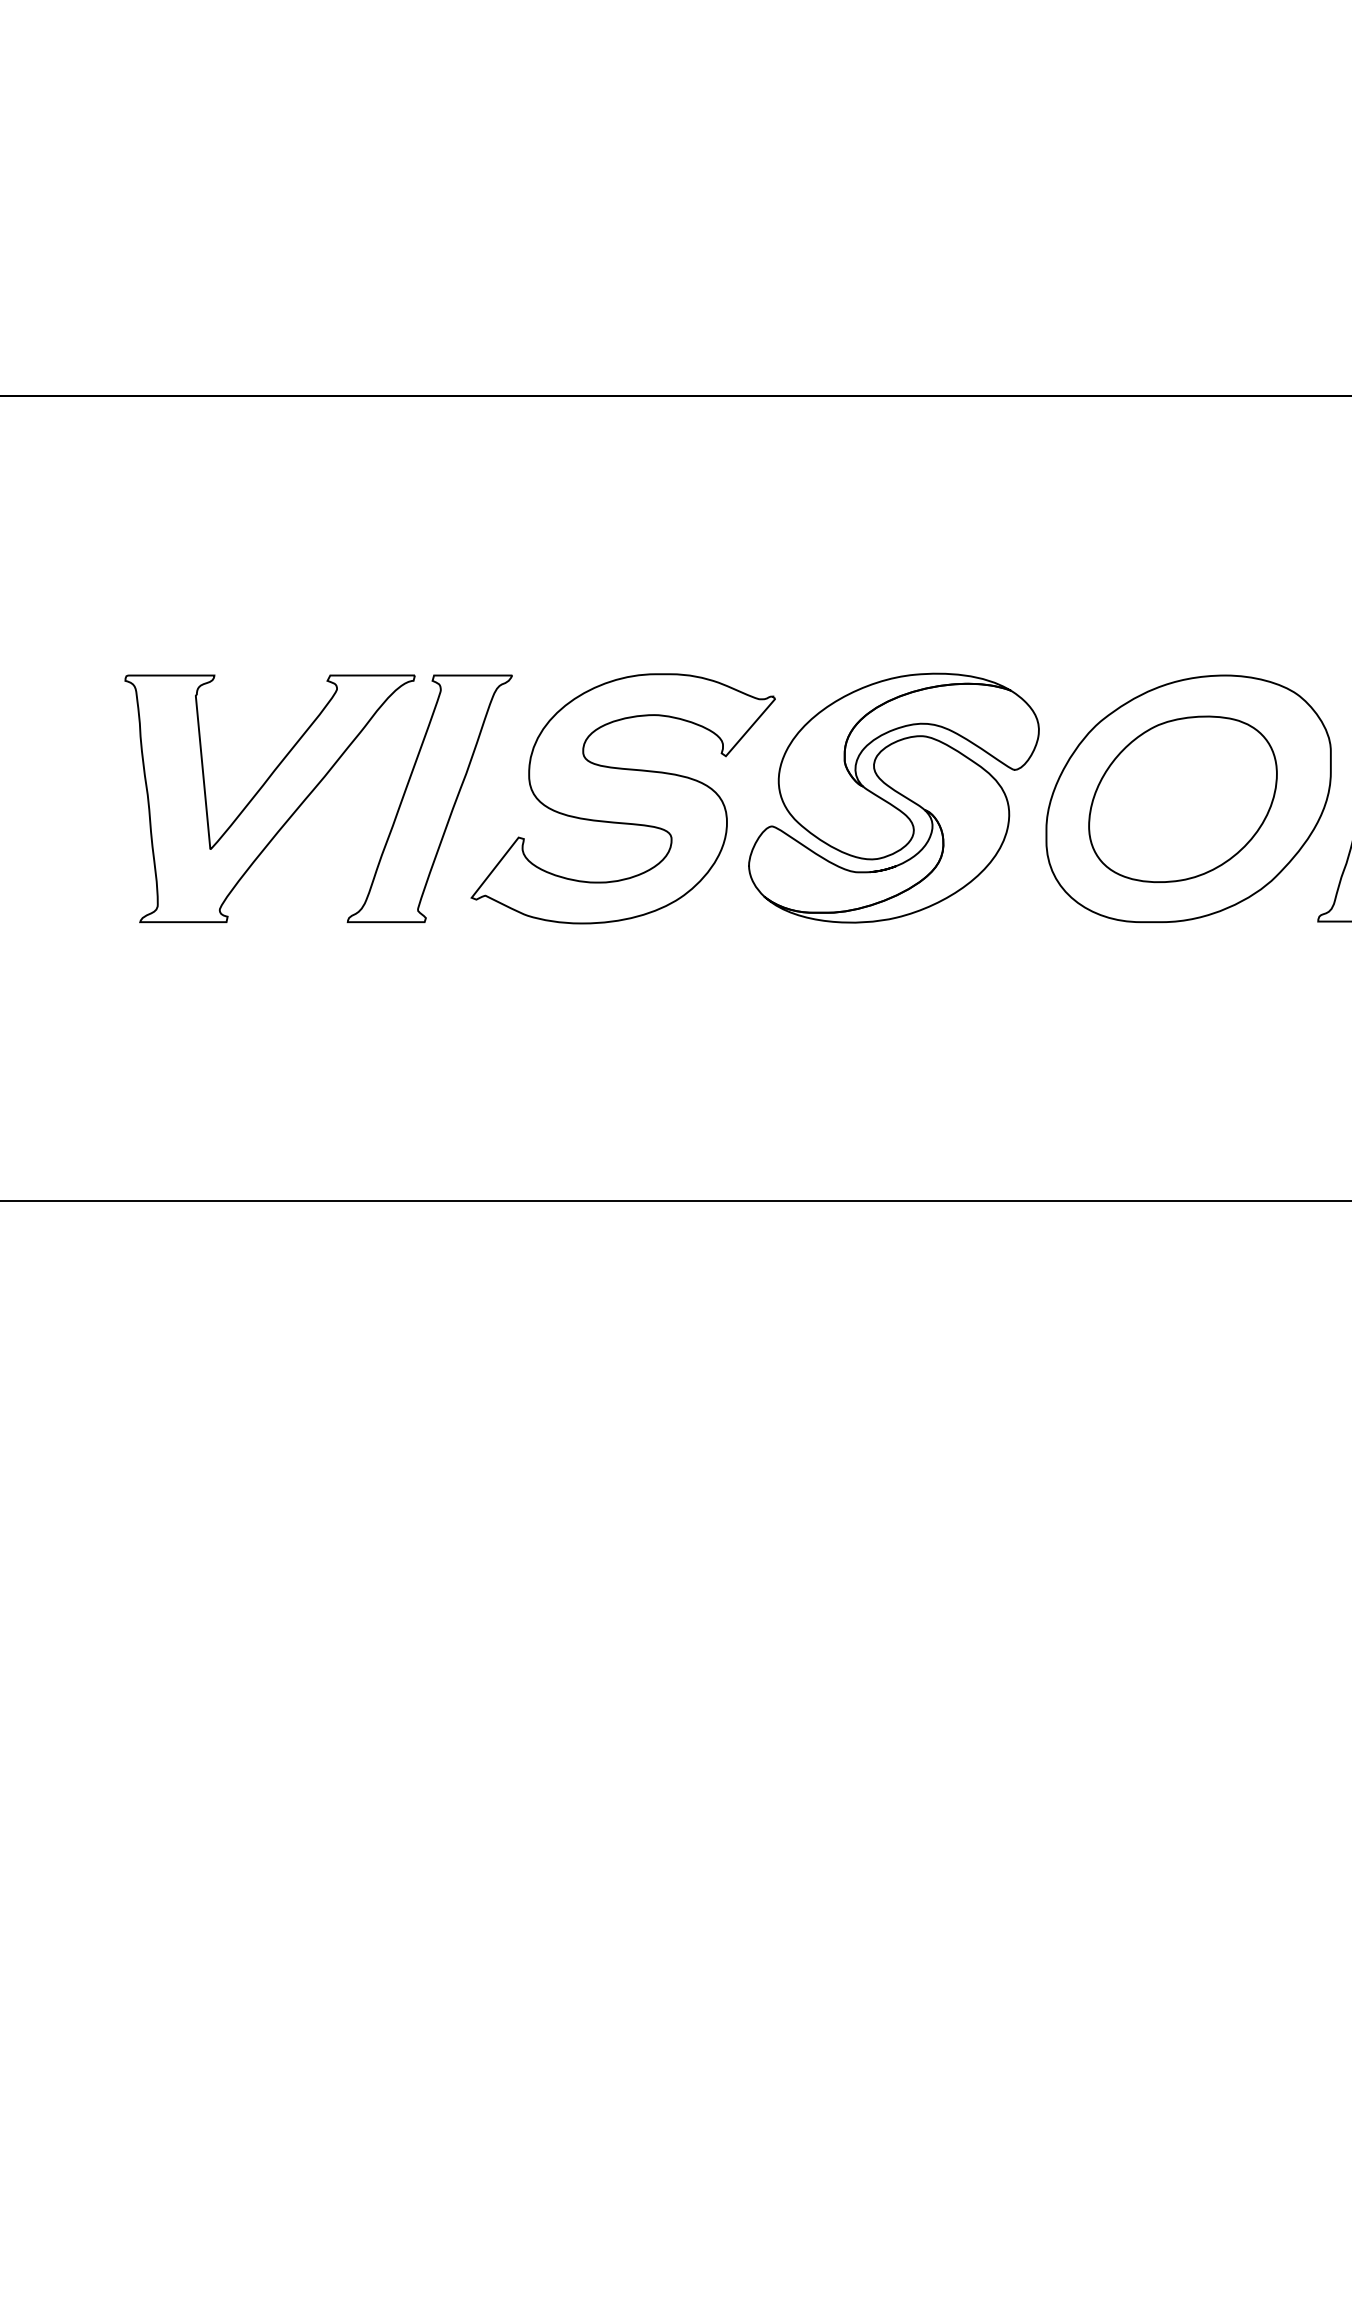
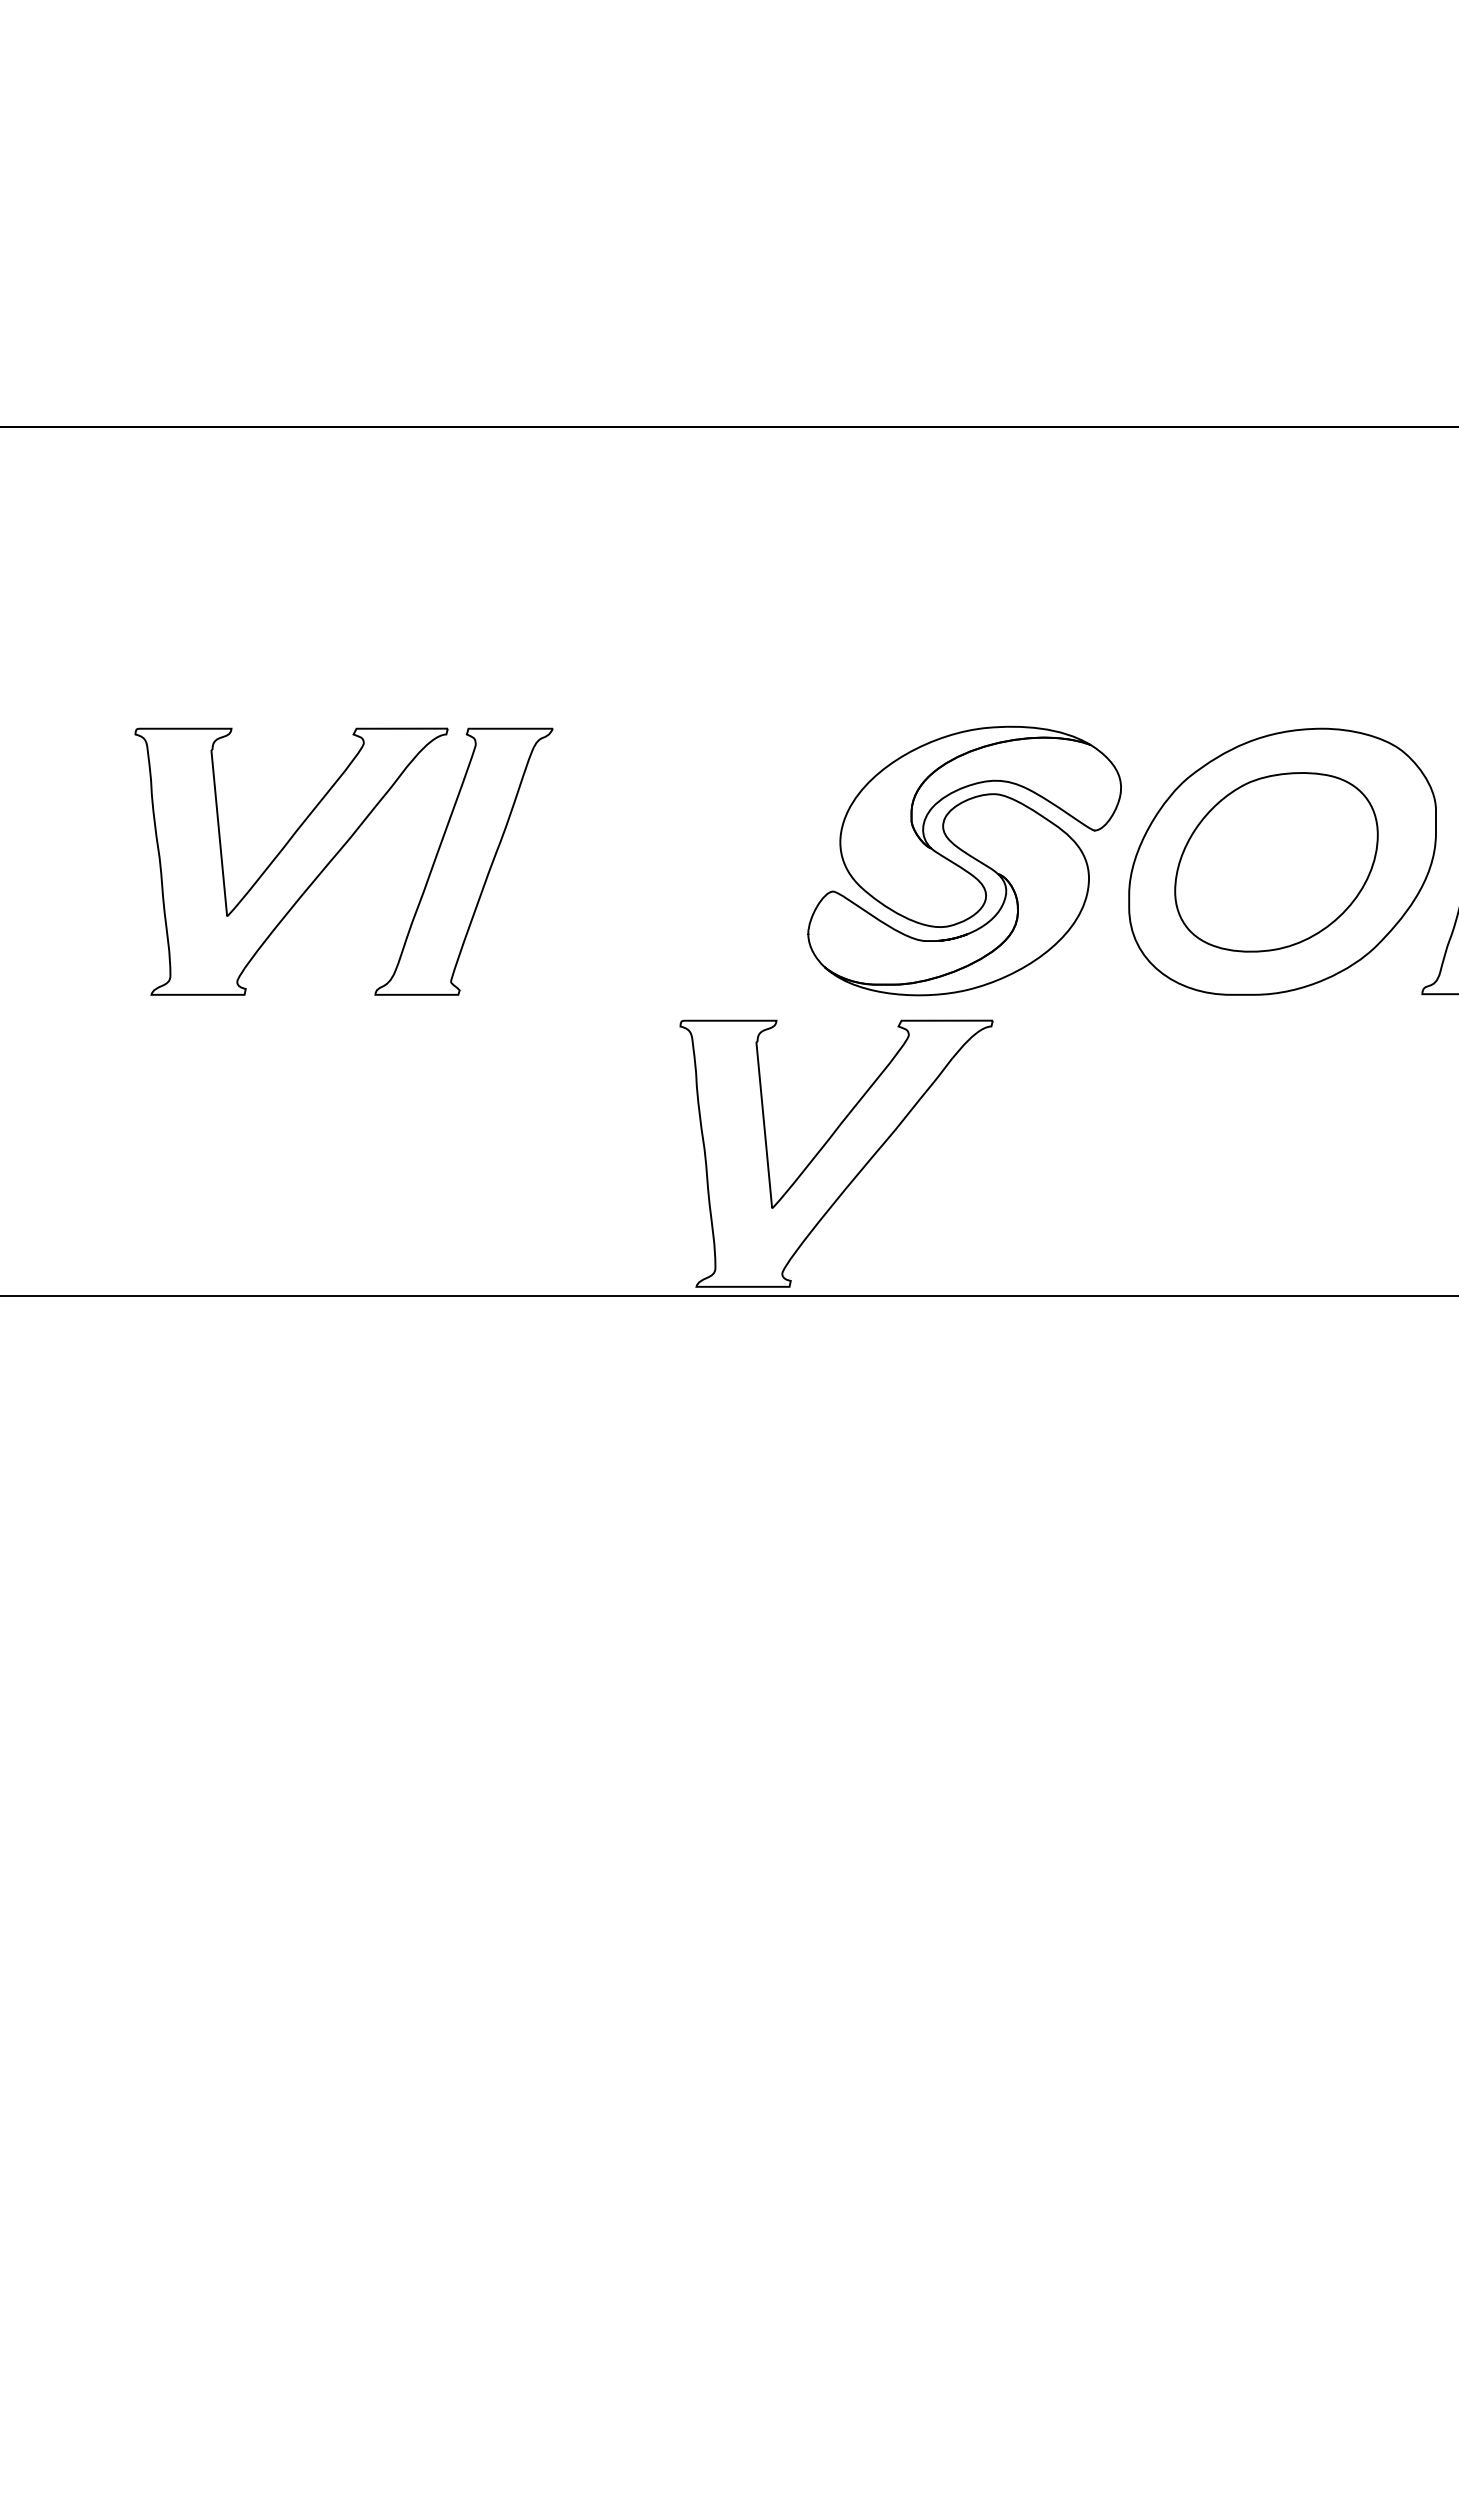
part: (623, 798) -> (672, 861), removed
part: (775, 1069) -> (836, 1153), added

